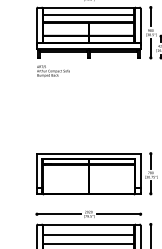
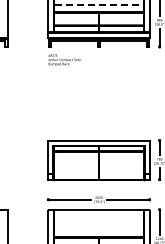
line: (89, 14) -> (99, 4), solid -> dashed
line: (88, 234) -> (98, 219), removed
line: (88, 243) -> (98, 228), removed

